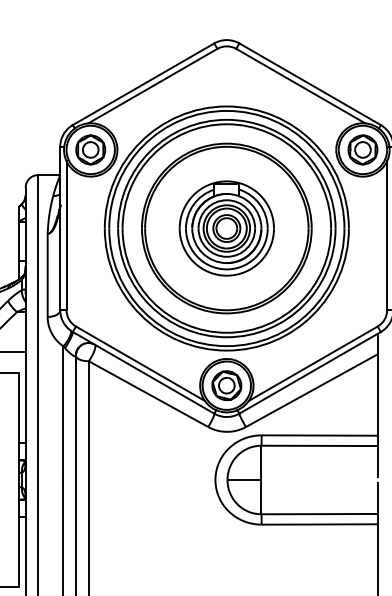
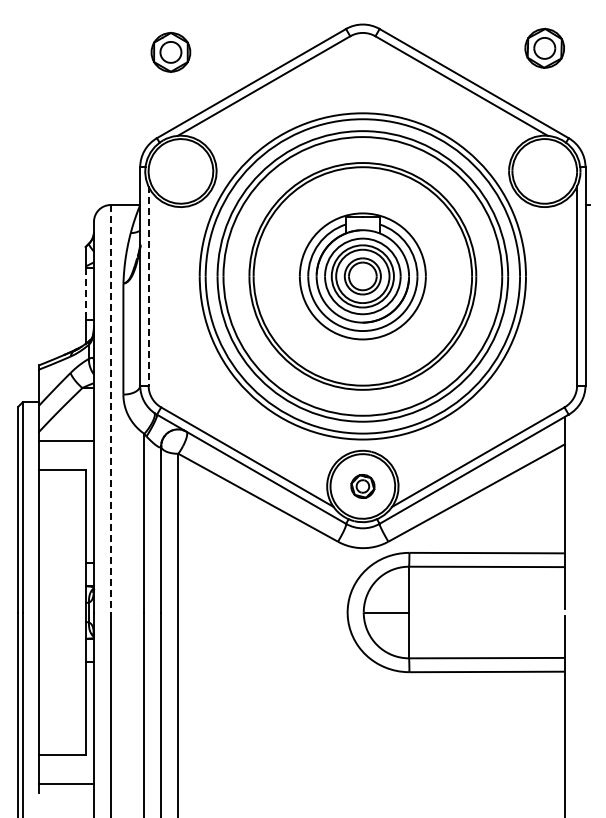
part: (362, 149) -> (544, 47), moved
part: (90, 150) -> (170, 52), moved
line: (66, 236) -> (148, 286), solid -> dashed
line: (19, 242) -> (85, 294), solid -> dashed
line: (38, 327) -> (110, 408), solid -> dashed
part: (226, 385) -> (362, 486), size x0.6

